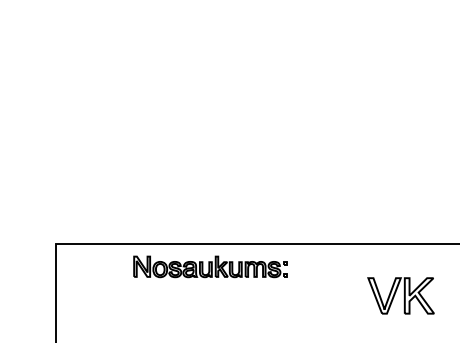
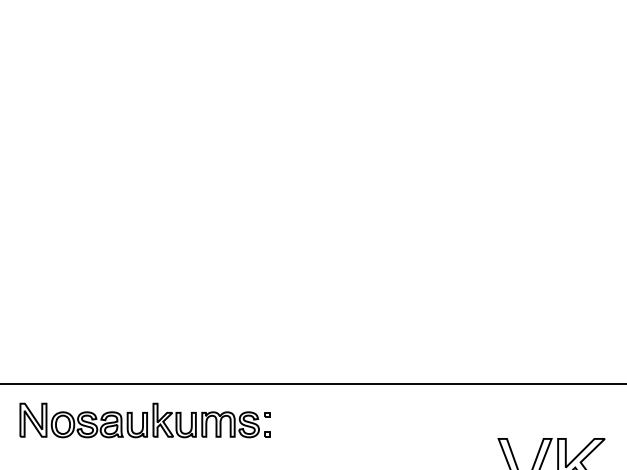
part: (210, 266) -> (144, 419), moved

